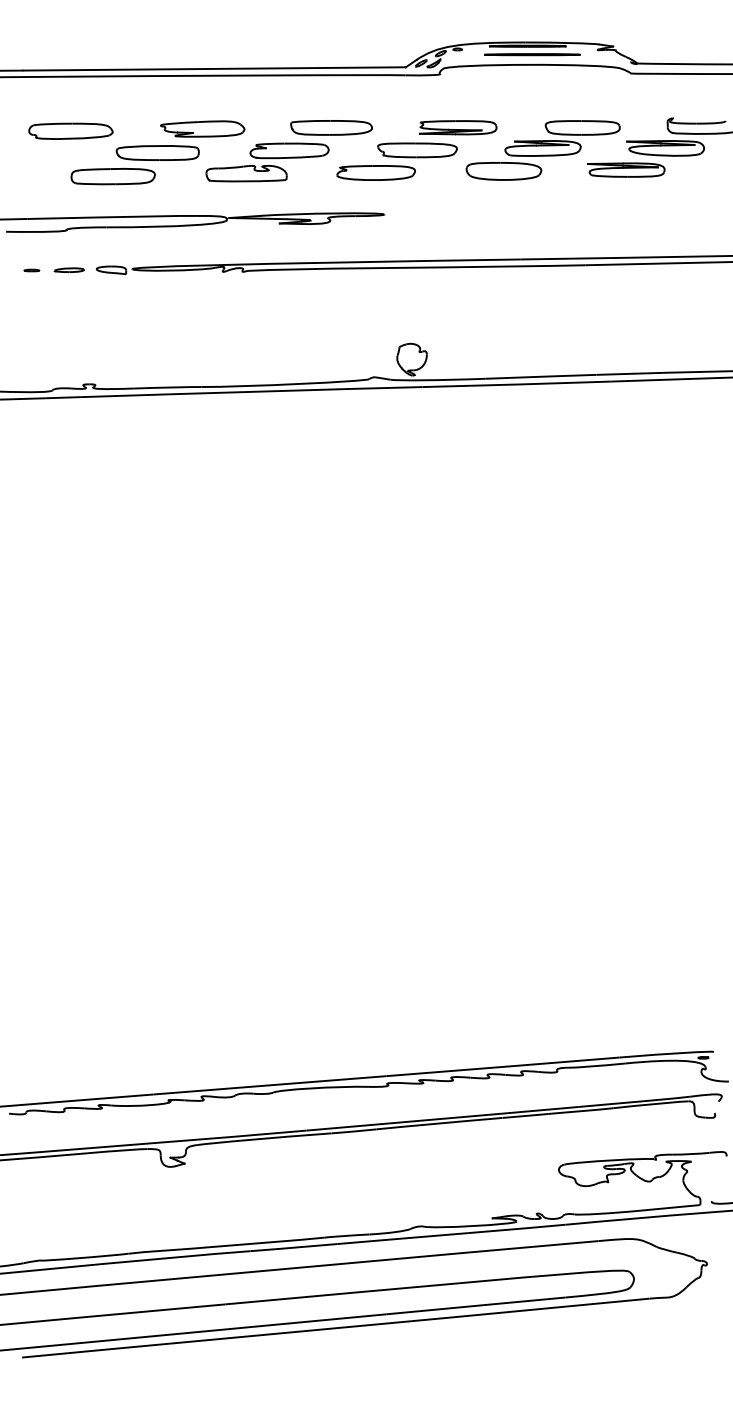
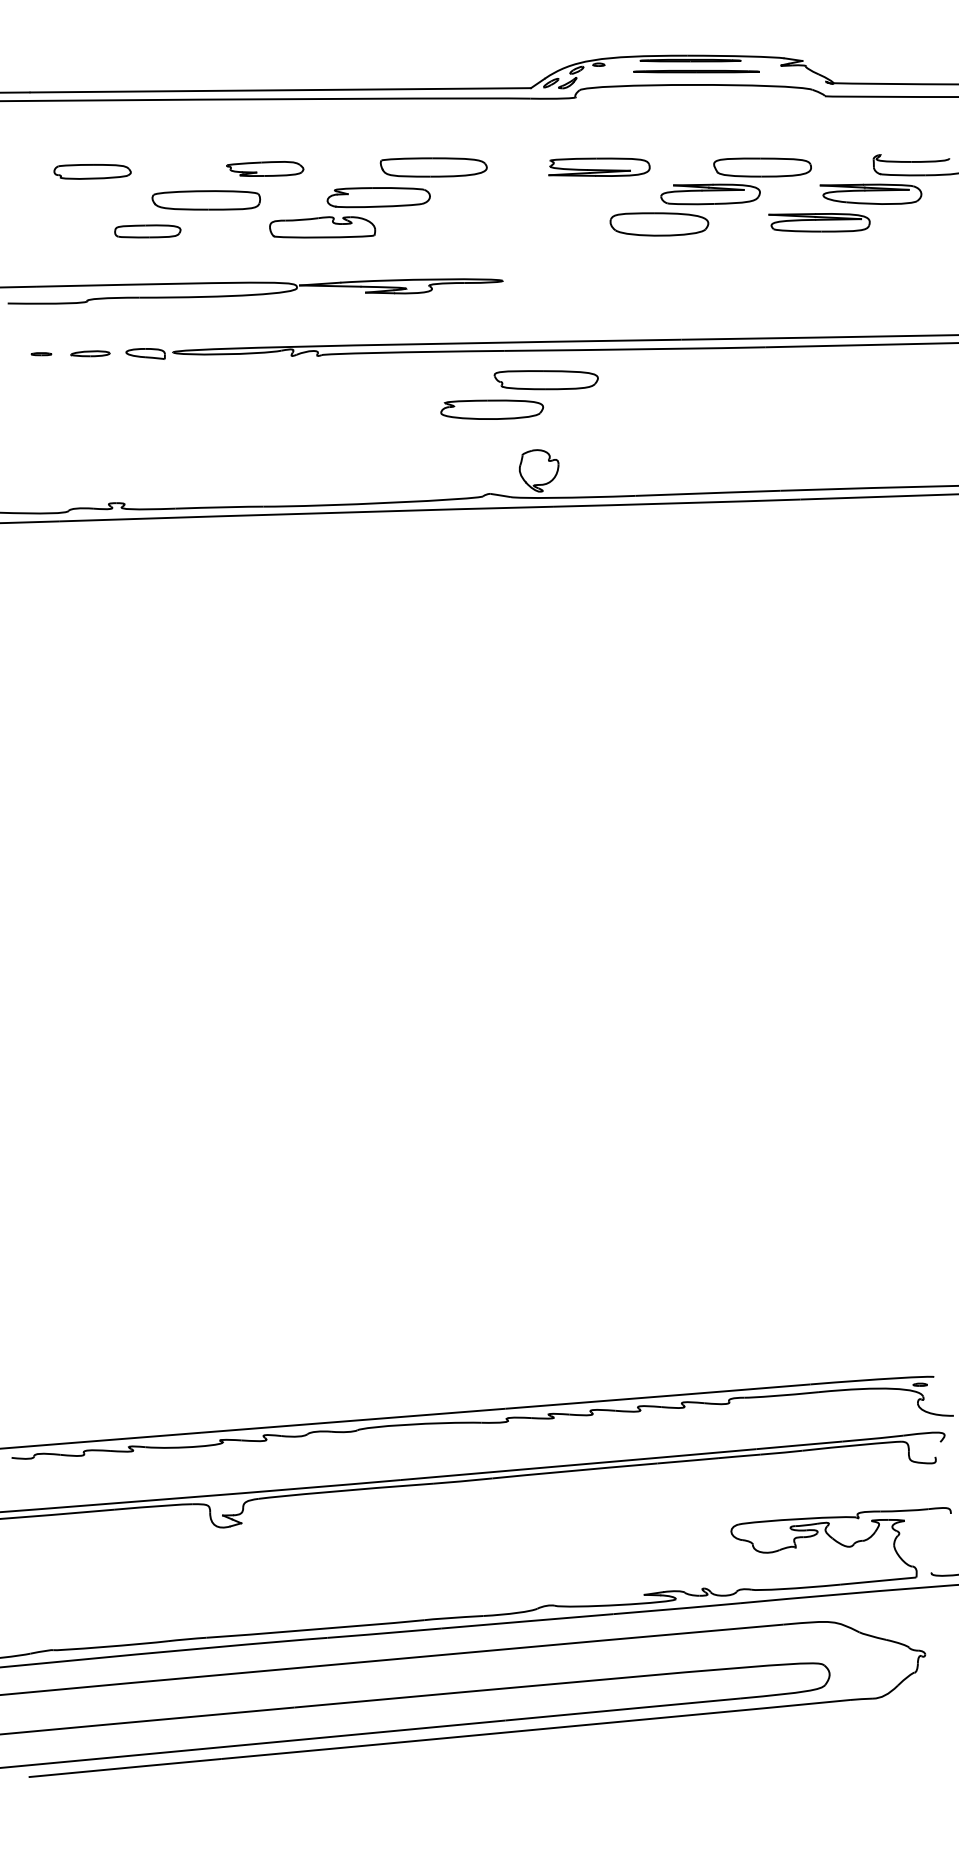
part: (202, 128) -> (264, 168), size x0.7
part: (70, 130) -> (92, 170), size x0.7
part: (396, 161) -> (518, 394), moved
part: (112, 176) -> (147, 231), size x0.6

